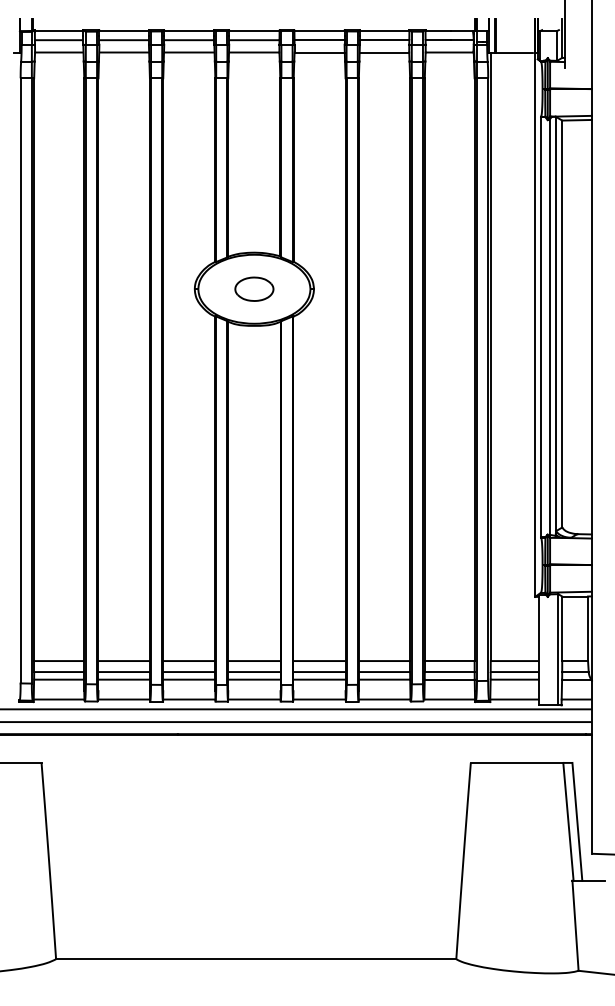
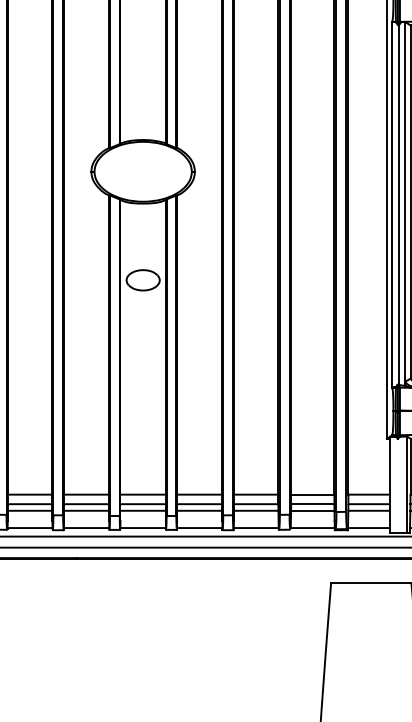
part: (254, 288) -> (143, 279), moved

